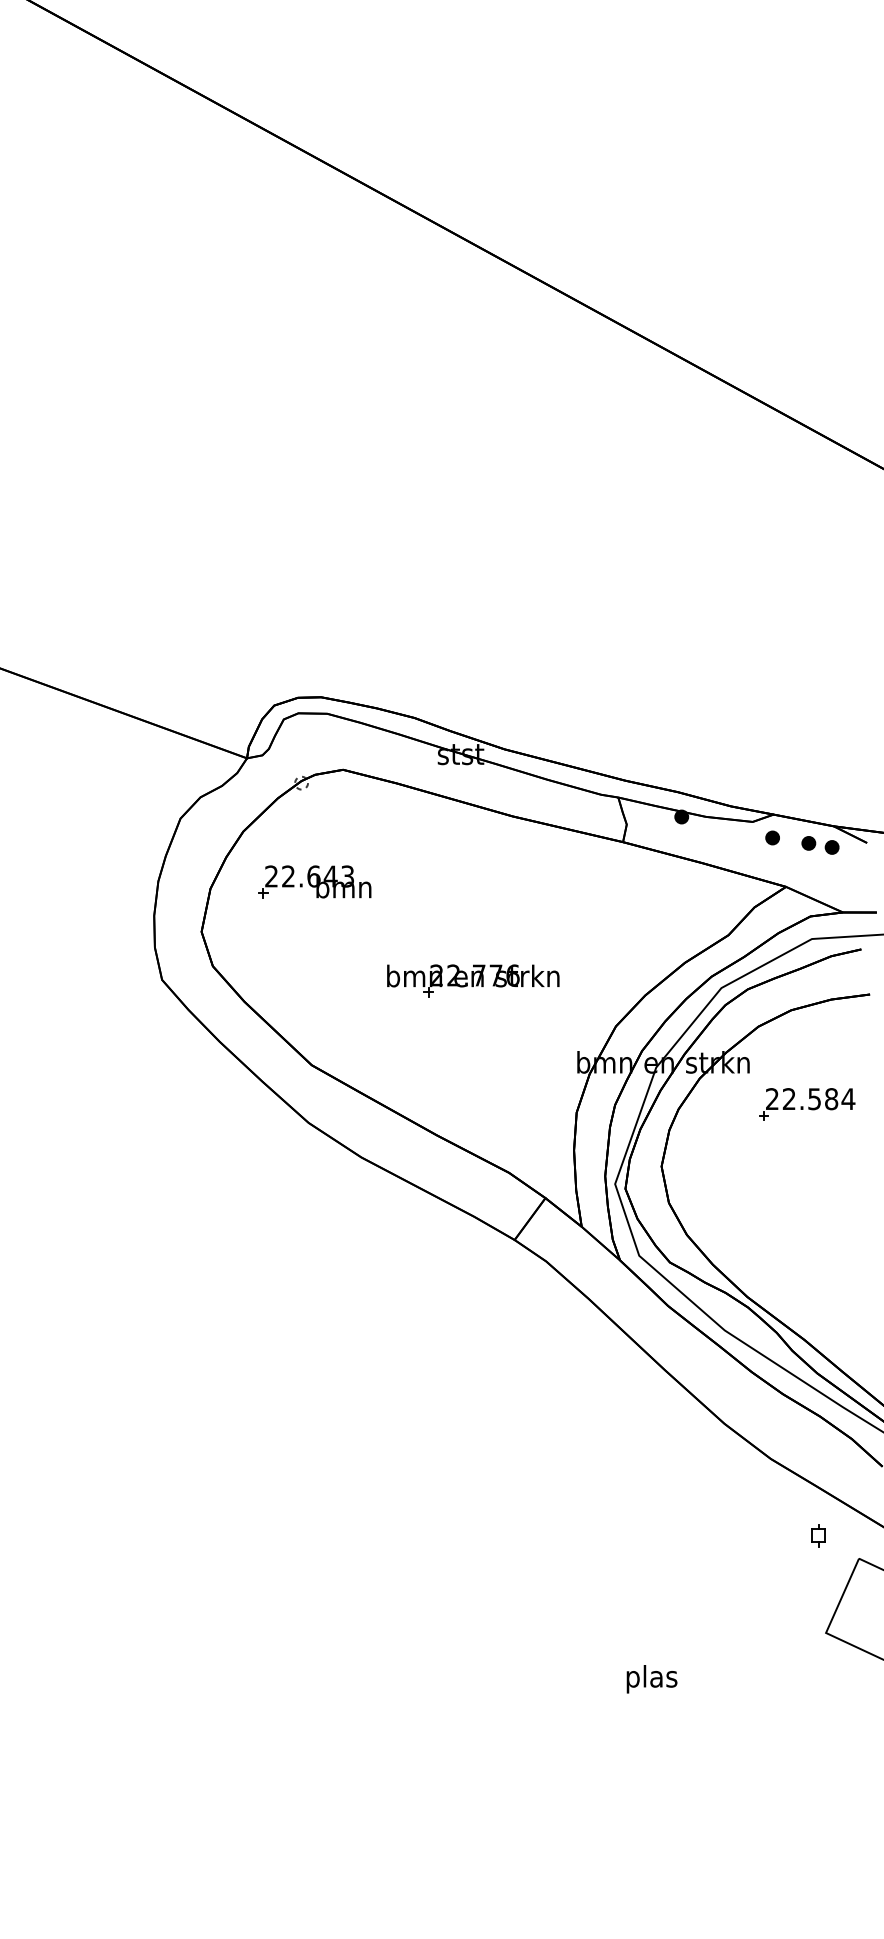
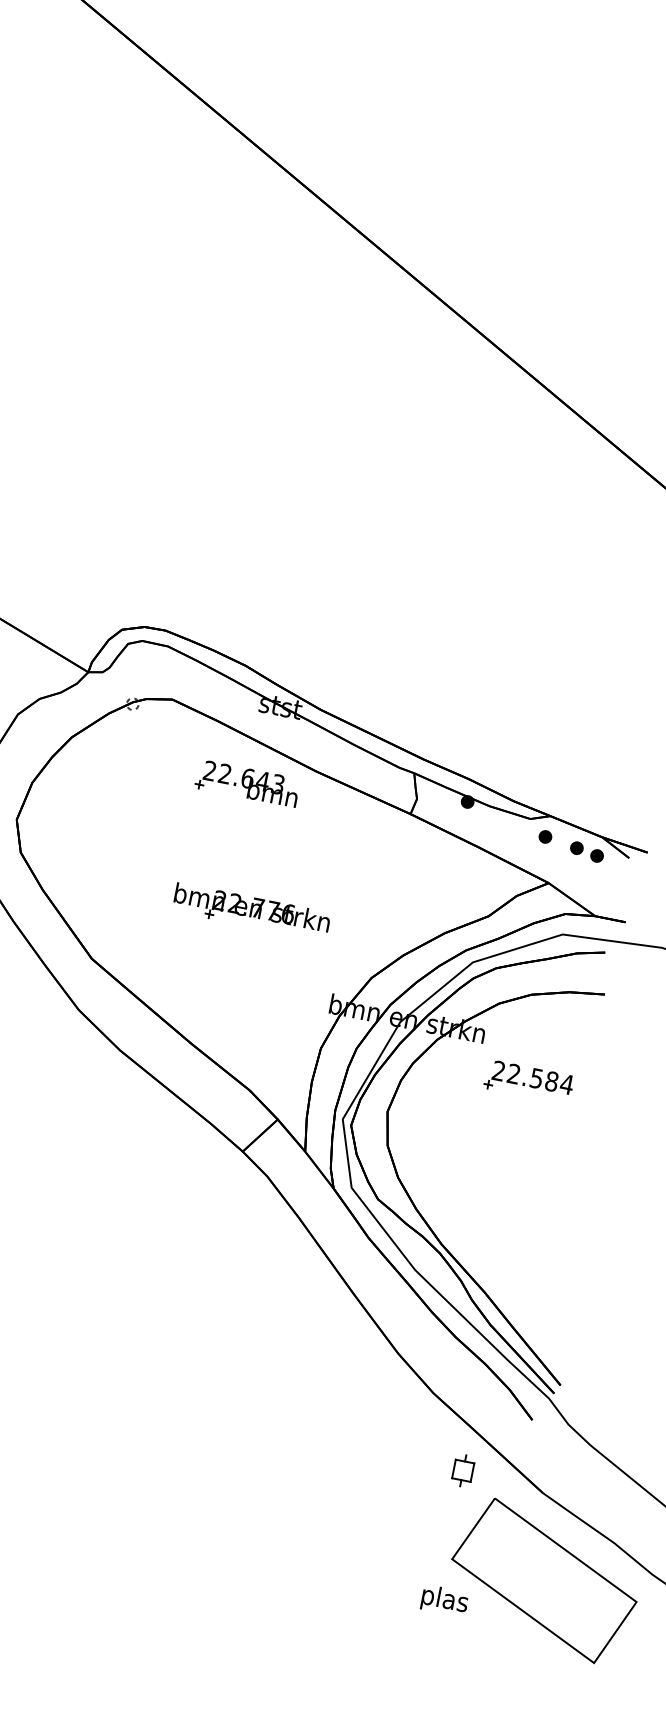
part: (314, 881) -> (247, 783), moved
part: (818, 1535) -> (462, 1470), size x1.6
text: (651, 1679) -> (444, 1600), moved

